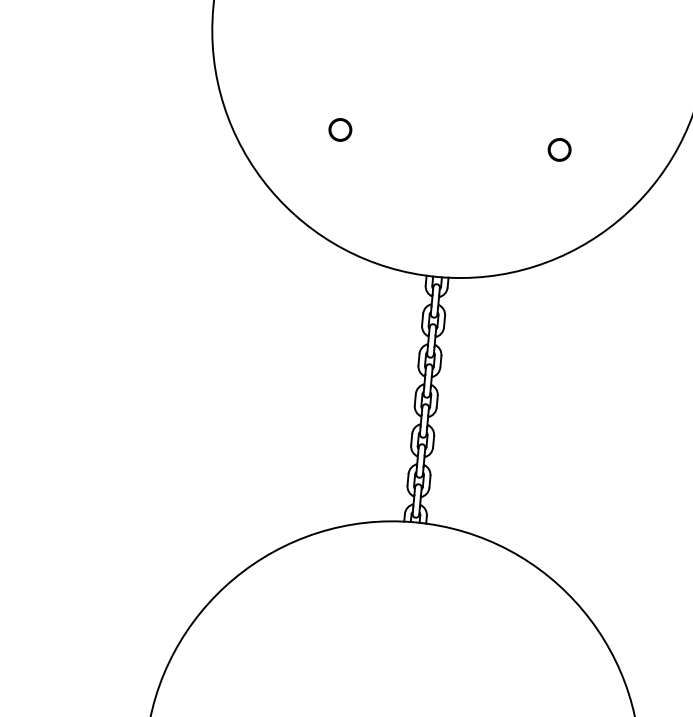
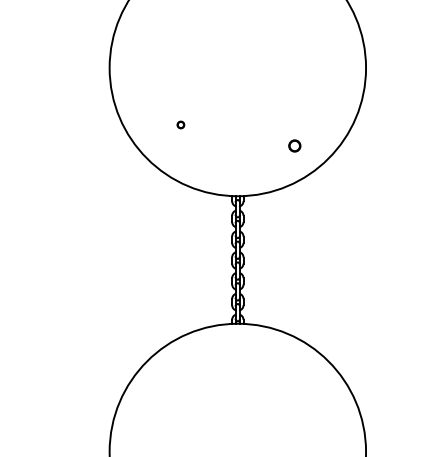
circle: (339, 128) -> (180, 124), size x0.6
circle: (559, 148) -> (294, 145), moved

